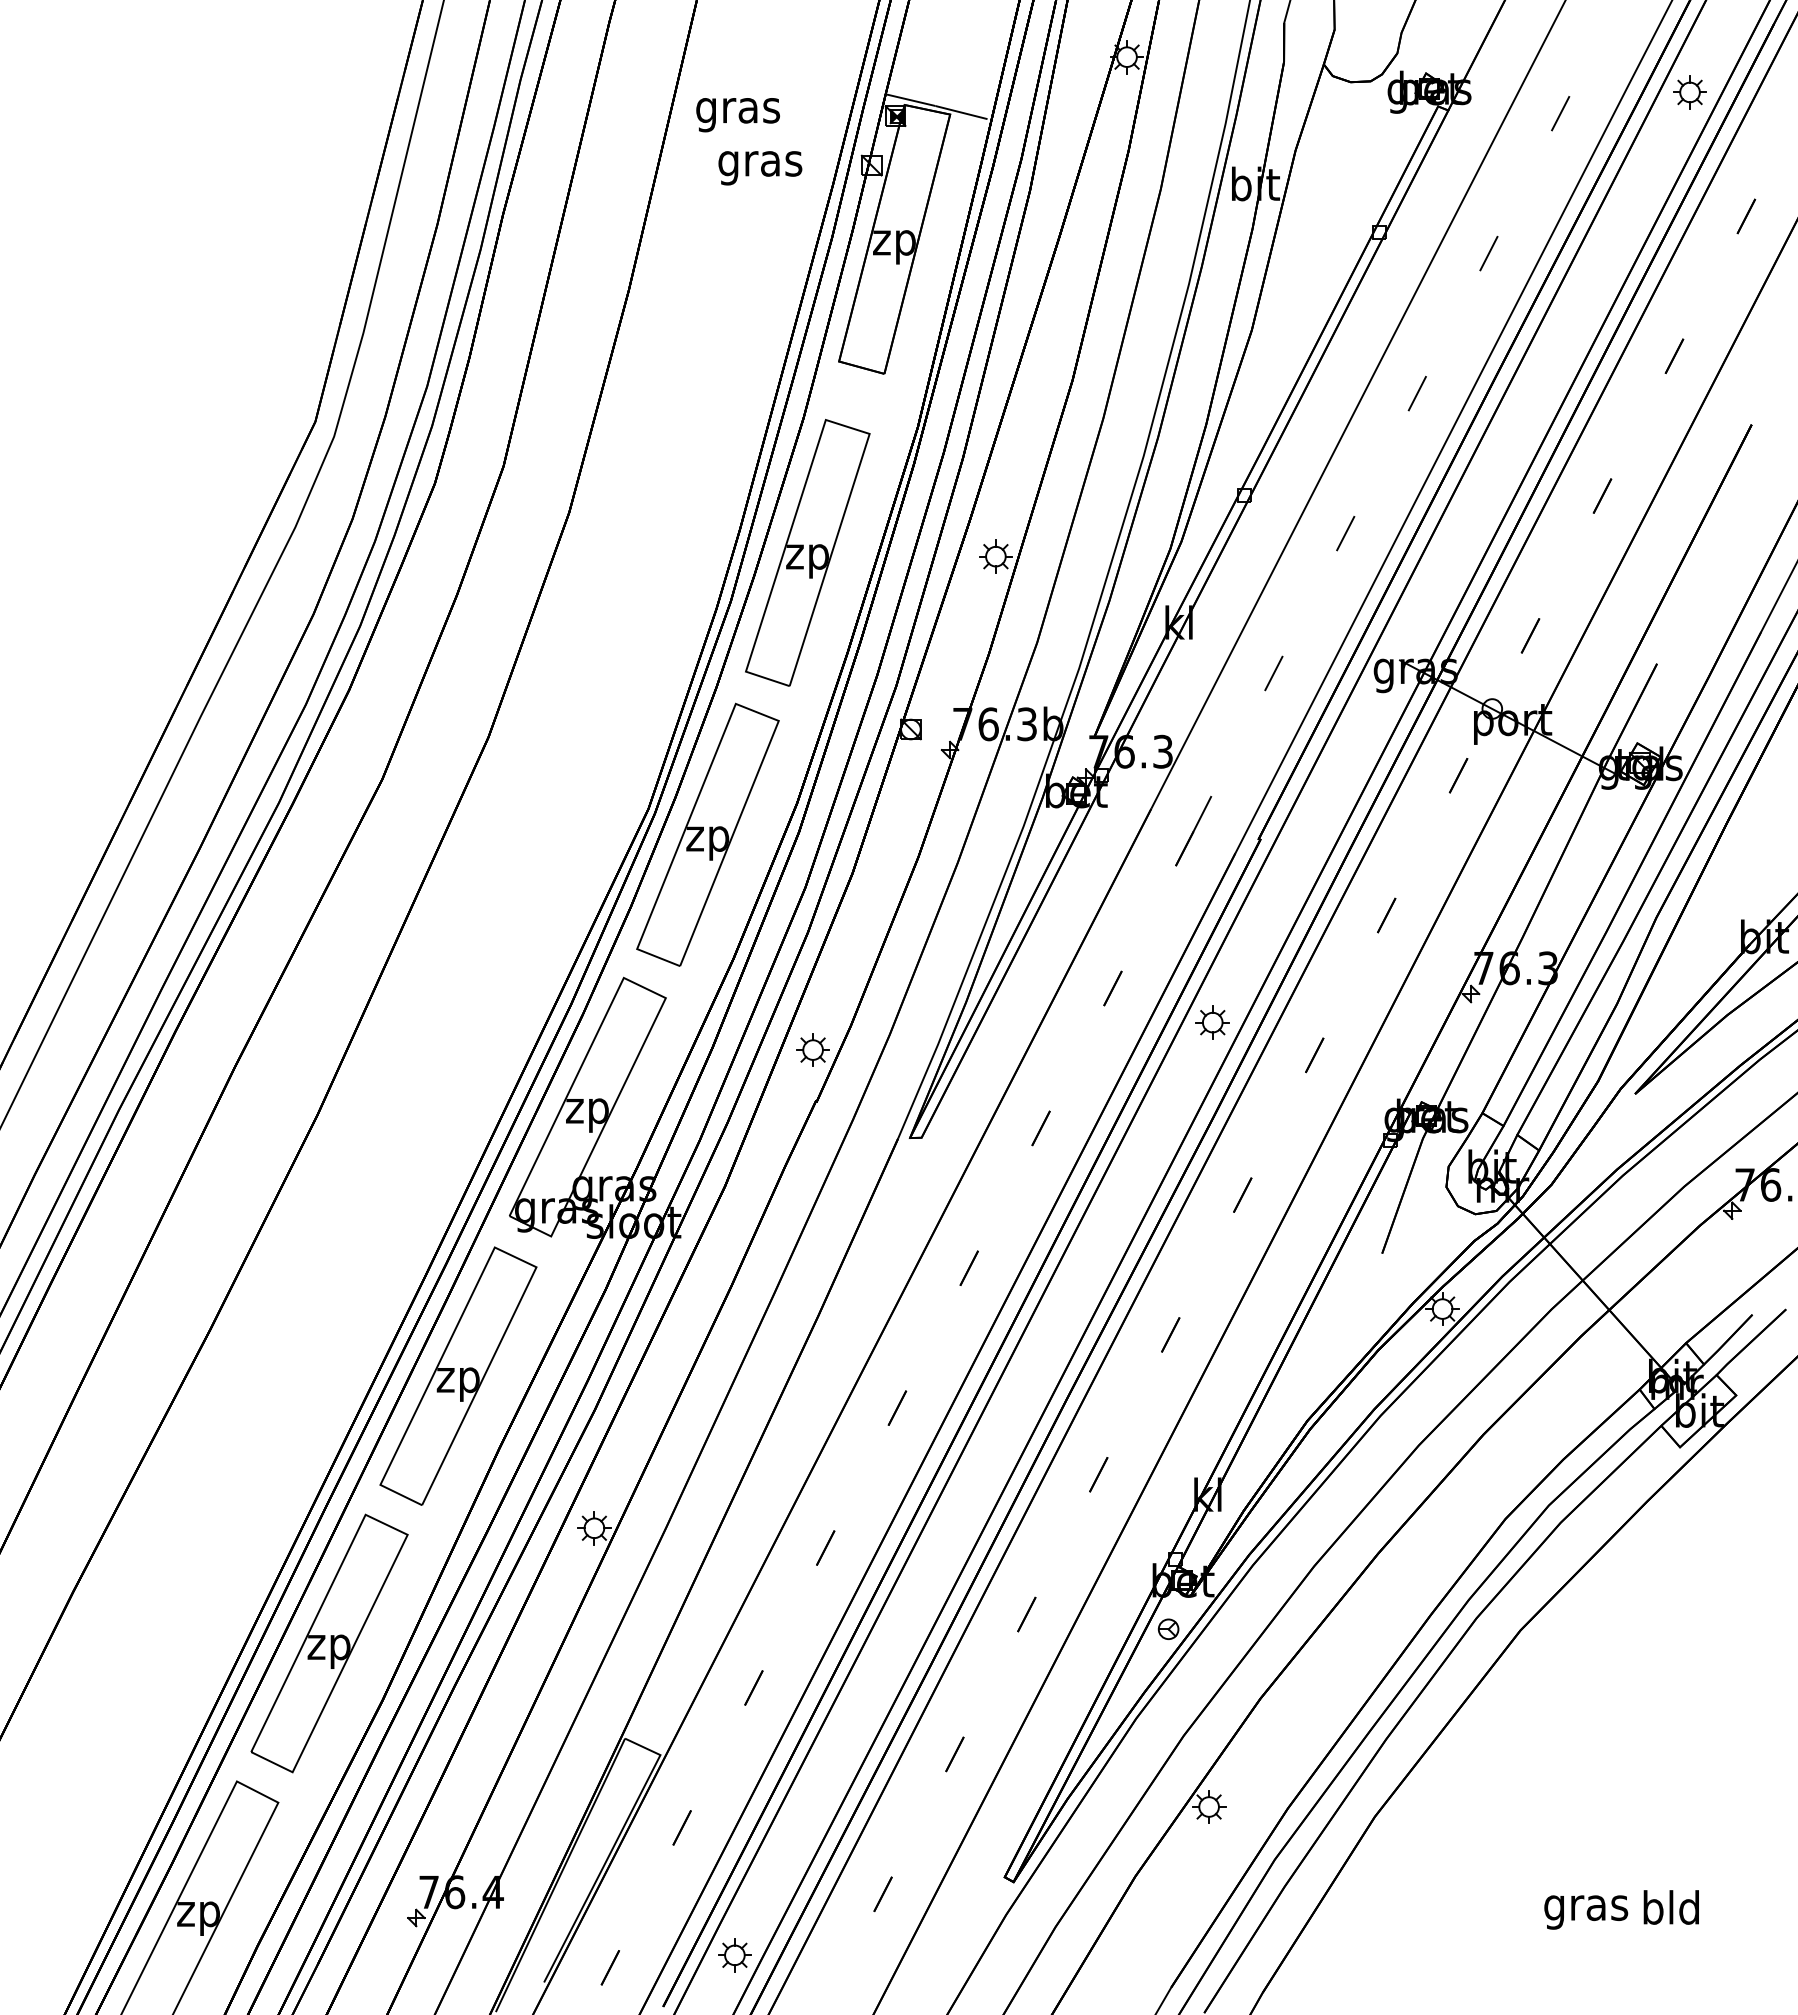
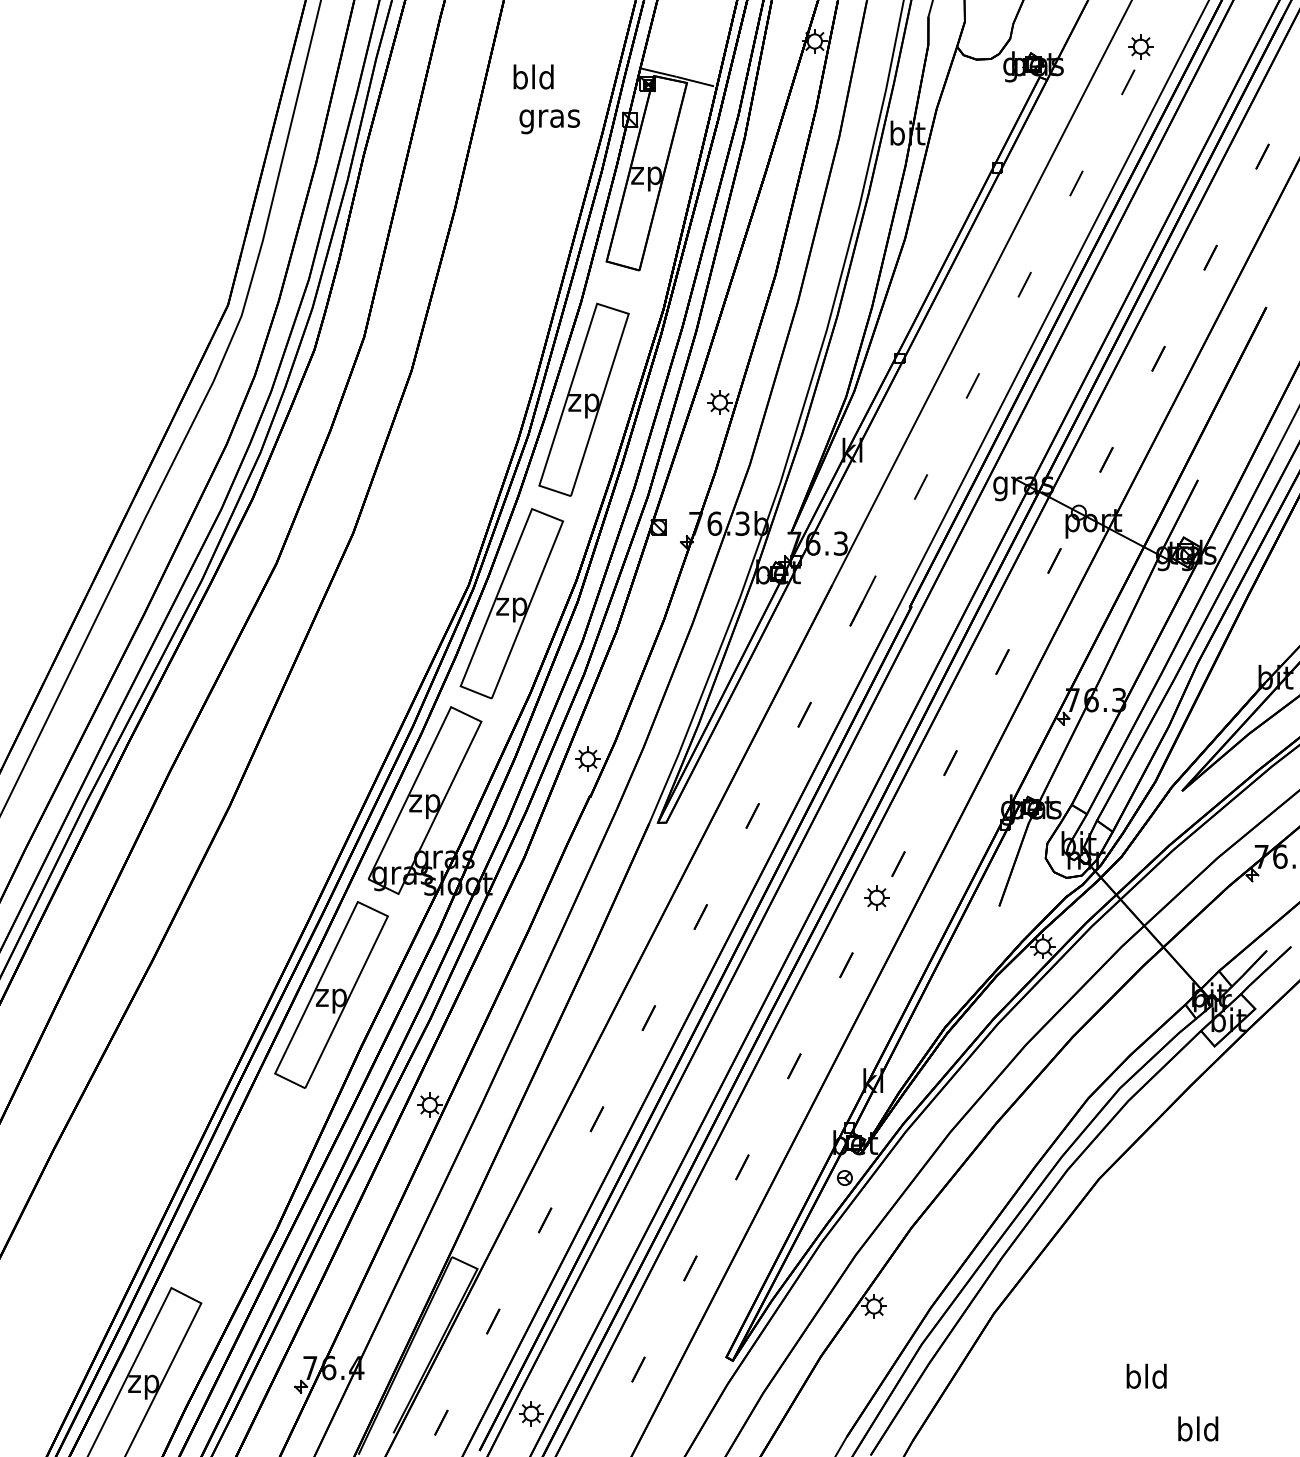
part: (1689, 92) -> (1140, 46), moved
text: (738, 110) -> (533, 80), gras -> bld
part: (1212, 1022) -> (876, 897), moved
part: (329, 1643) -> (238, 1188), removed
text: (1586, 1907) -> (1146, 1379), gras -> bld
text: (1670, 1907) -> (1197, 1428), moved

